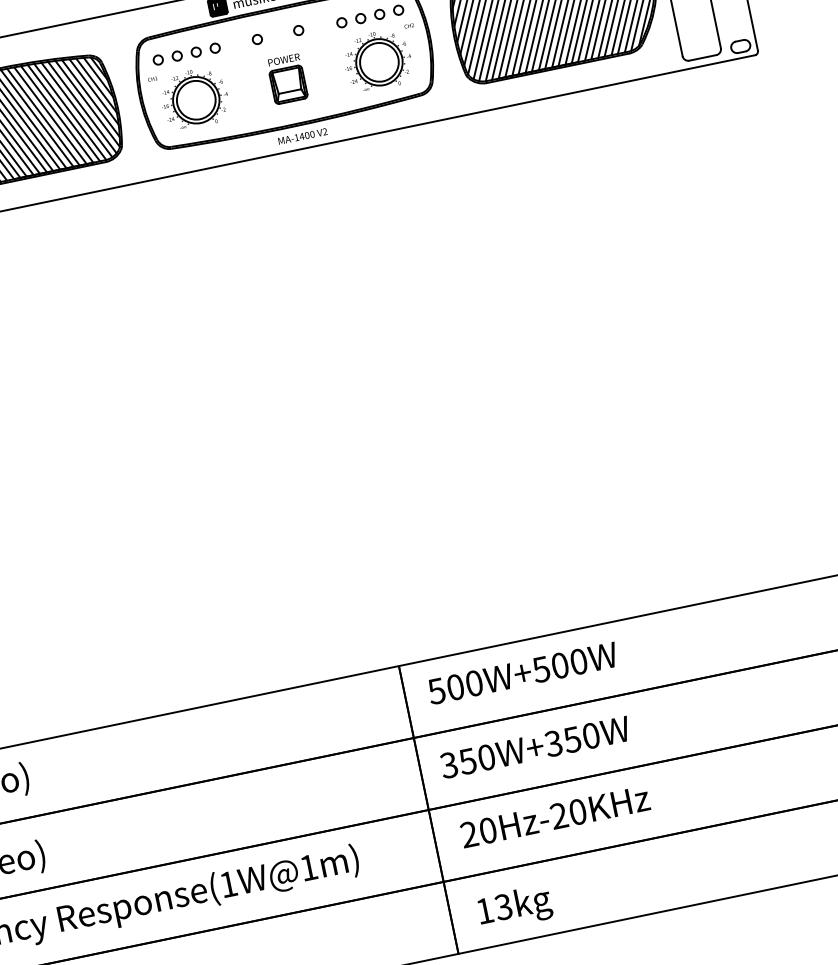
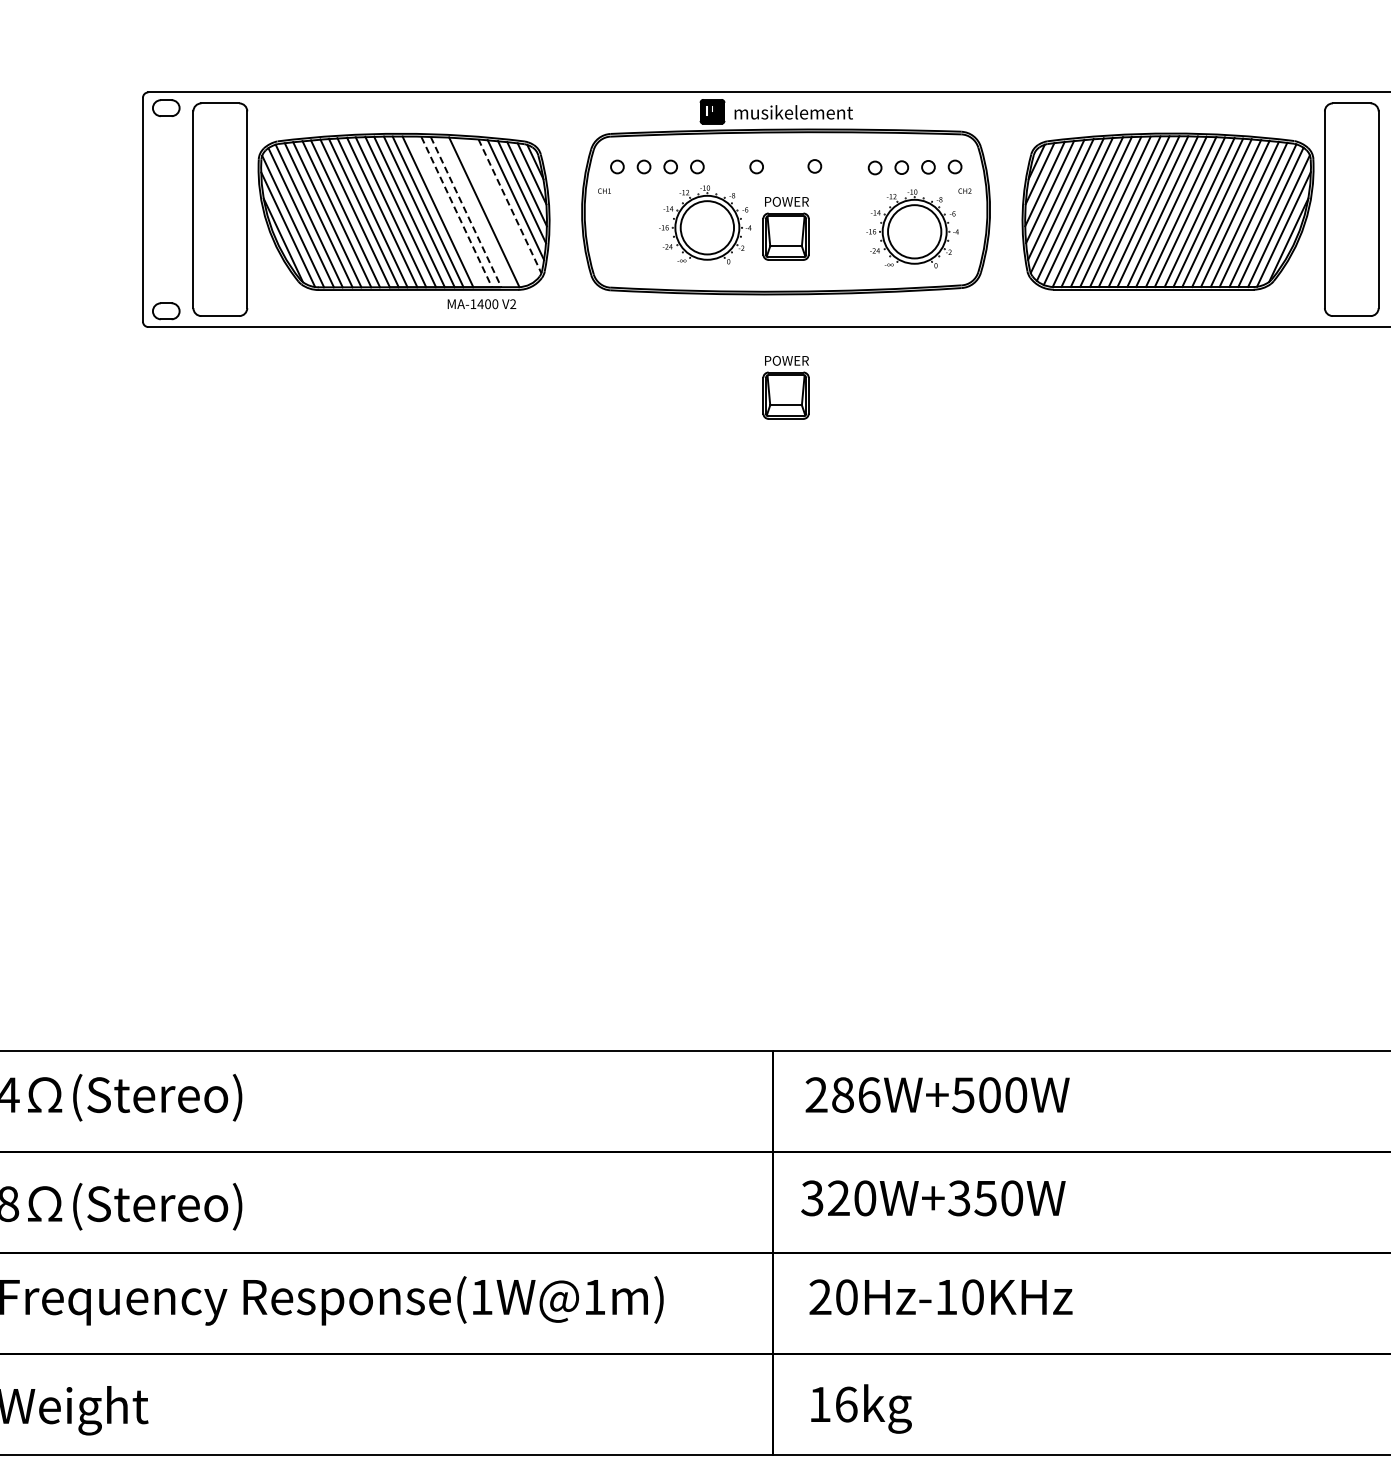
part: (194, 98) -> (705, 224), moved
line: (88, 103) -> (510, 206), solid -> dashed
line: (82, 107) -> (501, 209), removed
line: (76, 109) -> (493, 211), removed
line: (64, 113) -> (475, 212), removed
line: (57, 114) -> (466, 212), solid -> dashed
line: (43, 116) -> (446, 211), removed
line: (50, 116) -> (456, 212), solid -> dashed
text: (302, 136) -> (481, 304), moved
part: (310, 192) -> (785, 387), added
text: (455, 687) -> (842, 1095), 500W+500W -> 286W+500W
text: (467, 761) -> (838, 1198), 350W+350W -> 320W+350W
text: (558, 815) -> (946, 1296), 20Hz-20KHz -> 20Hz-10KHz
text: (503, 907) -> (846, 1404), 13kg -> 16kg

